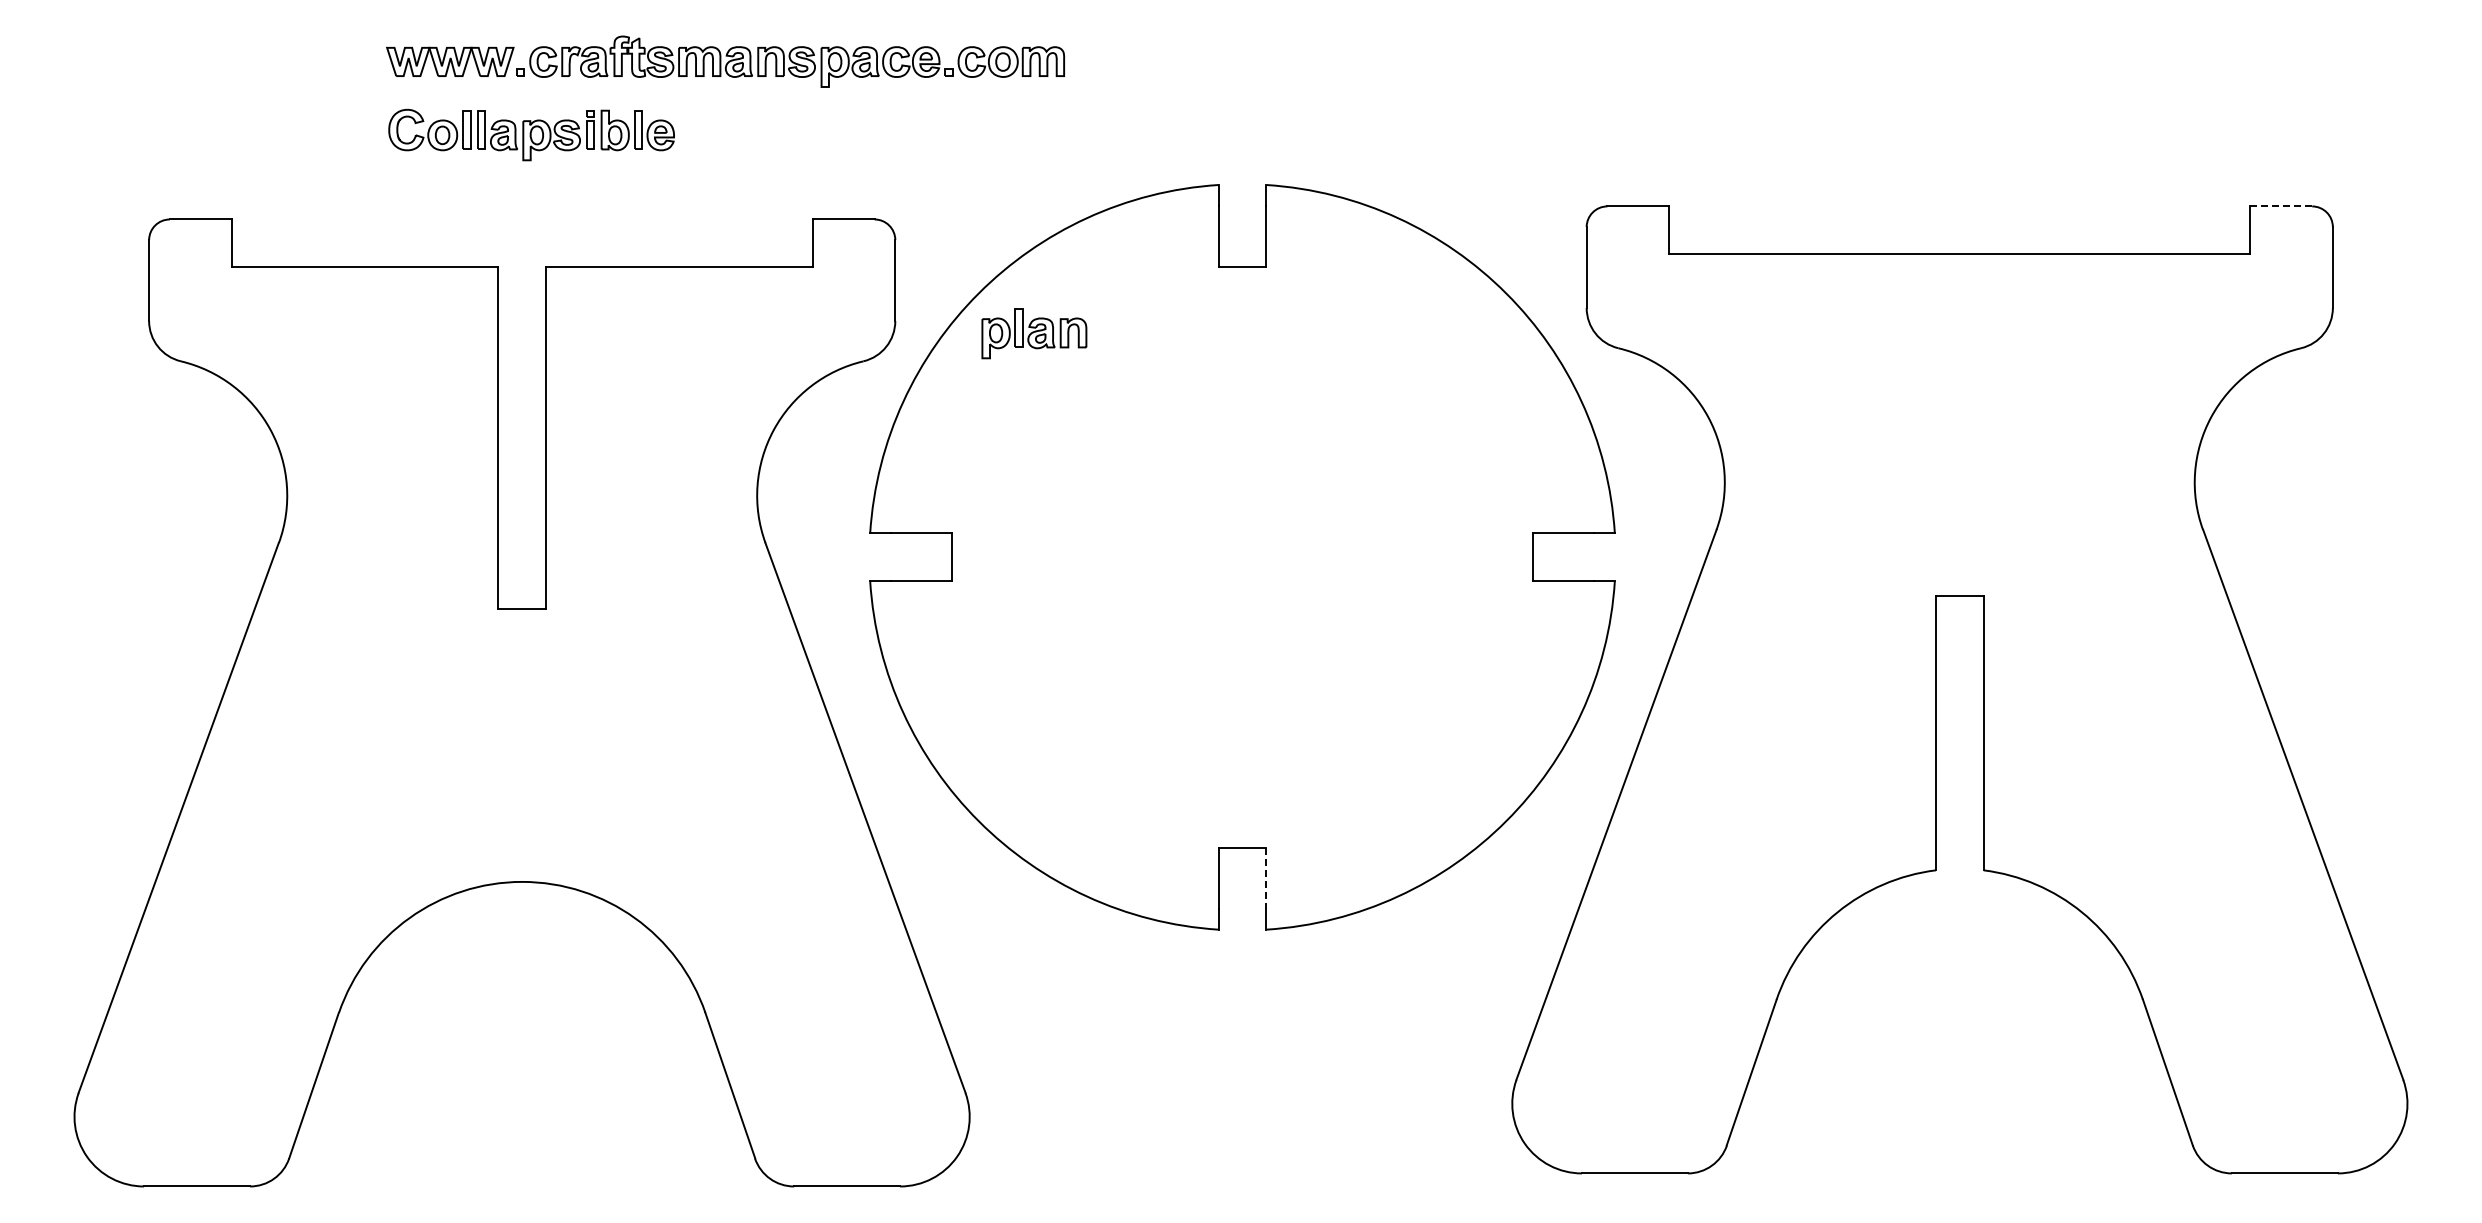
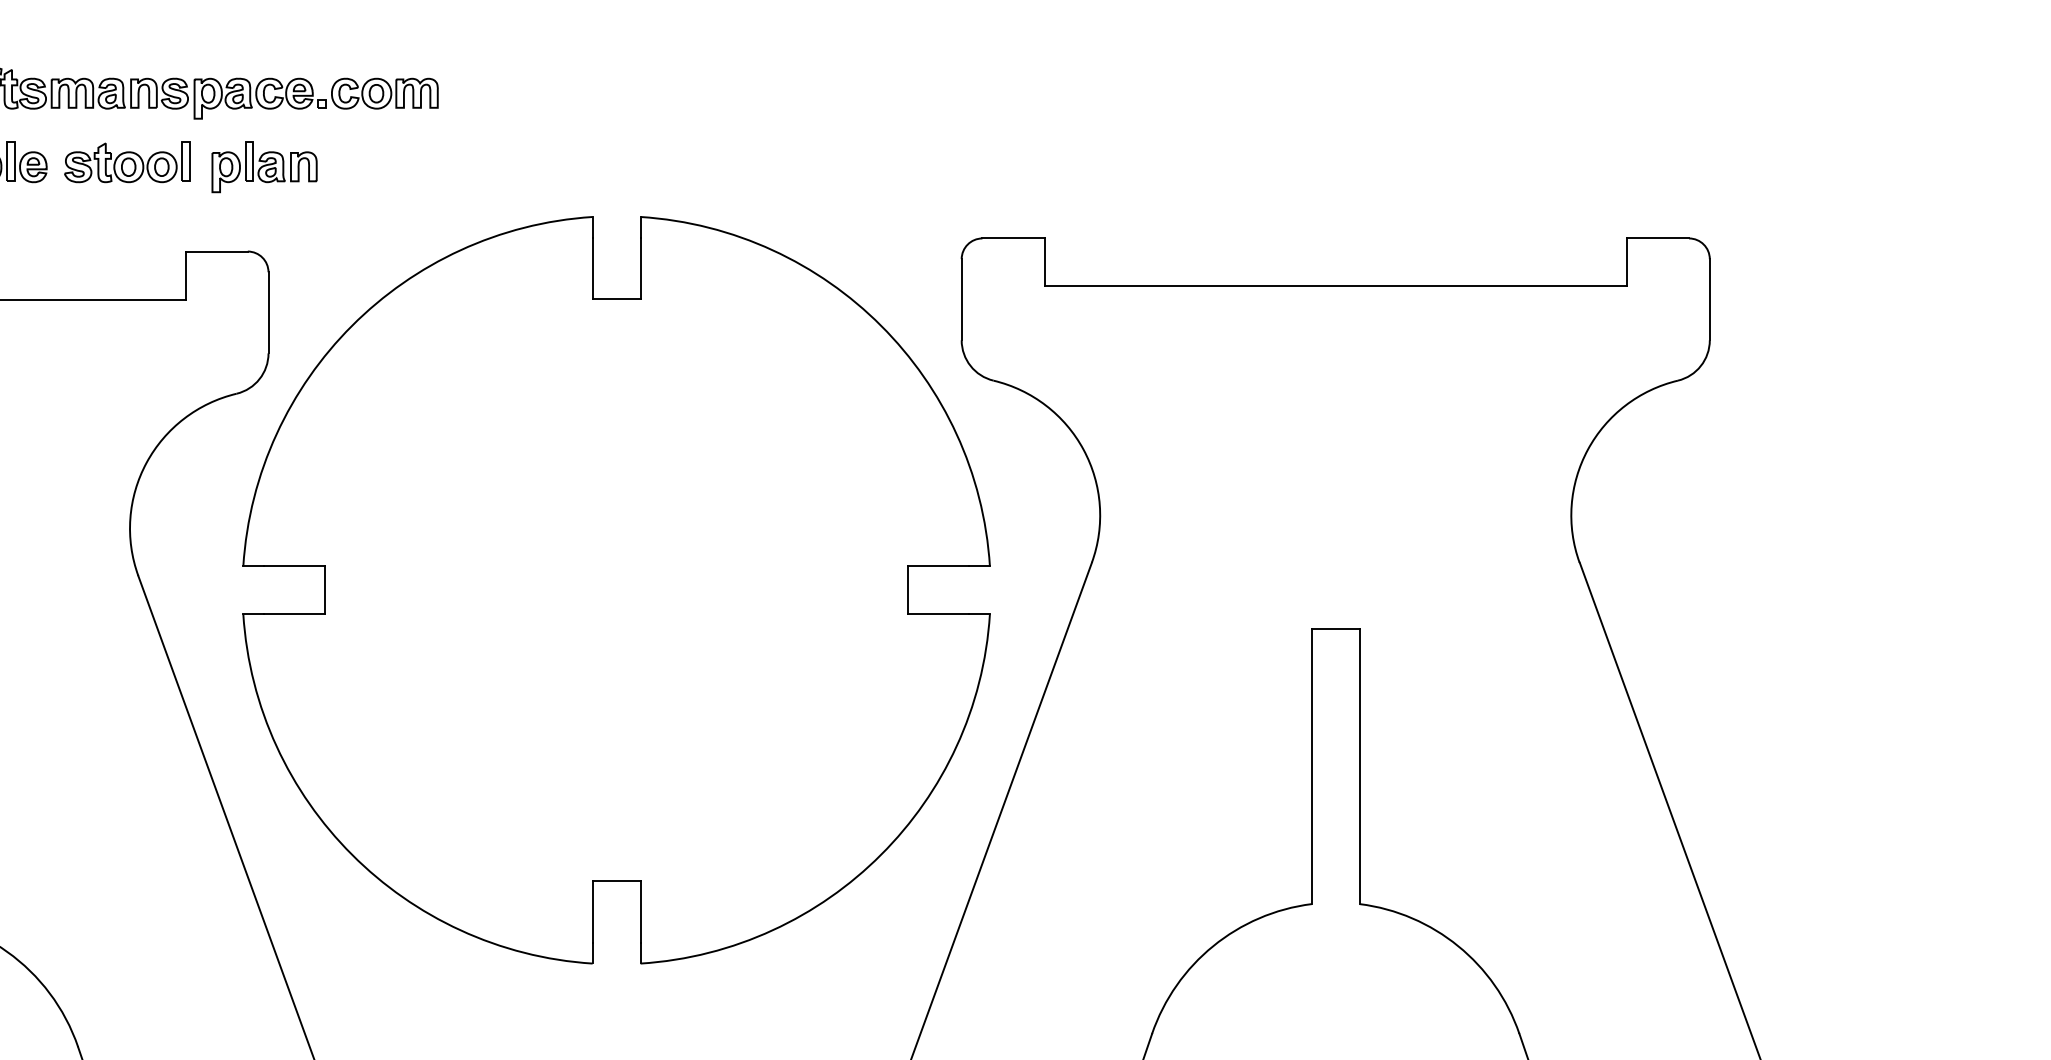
part: (754, 130) -> (127, 162), added
line: (2280, 206) -> (1657, 238), dashed -> solid
part: (1034, 333) -> (264, 167), moved
line: (1266, 878) -> (640, 912), dashed -> solid

